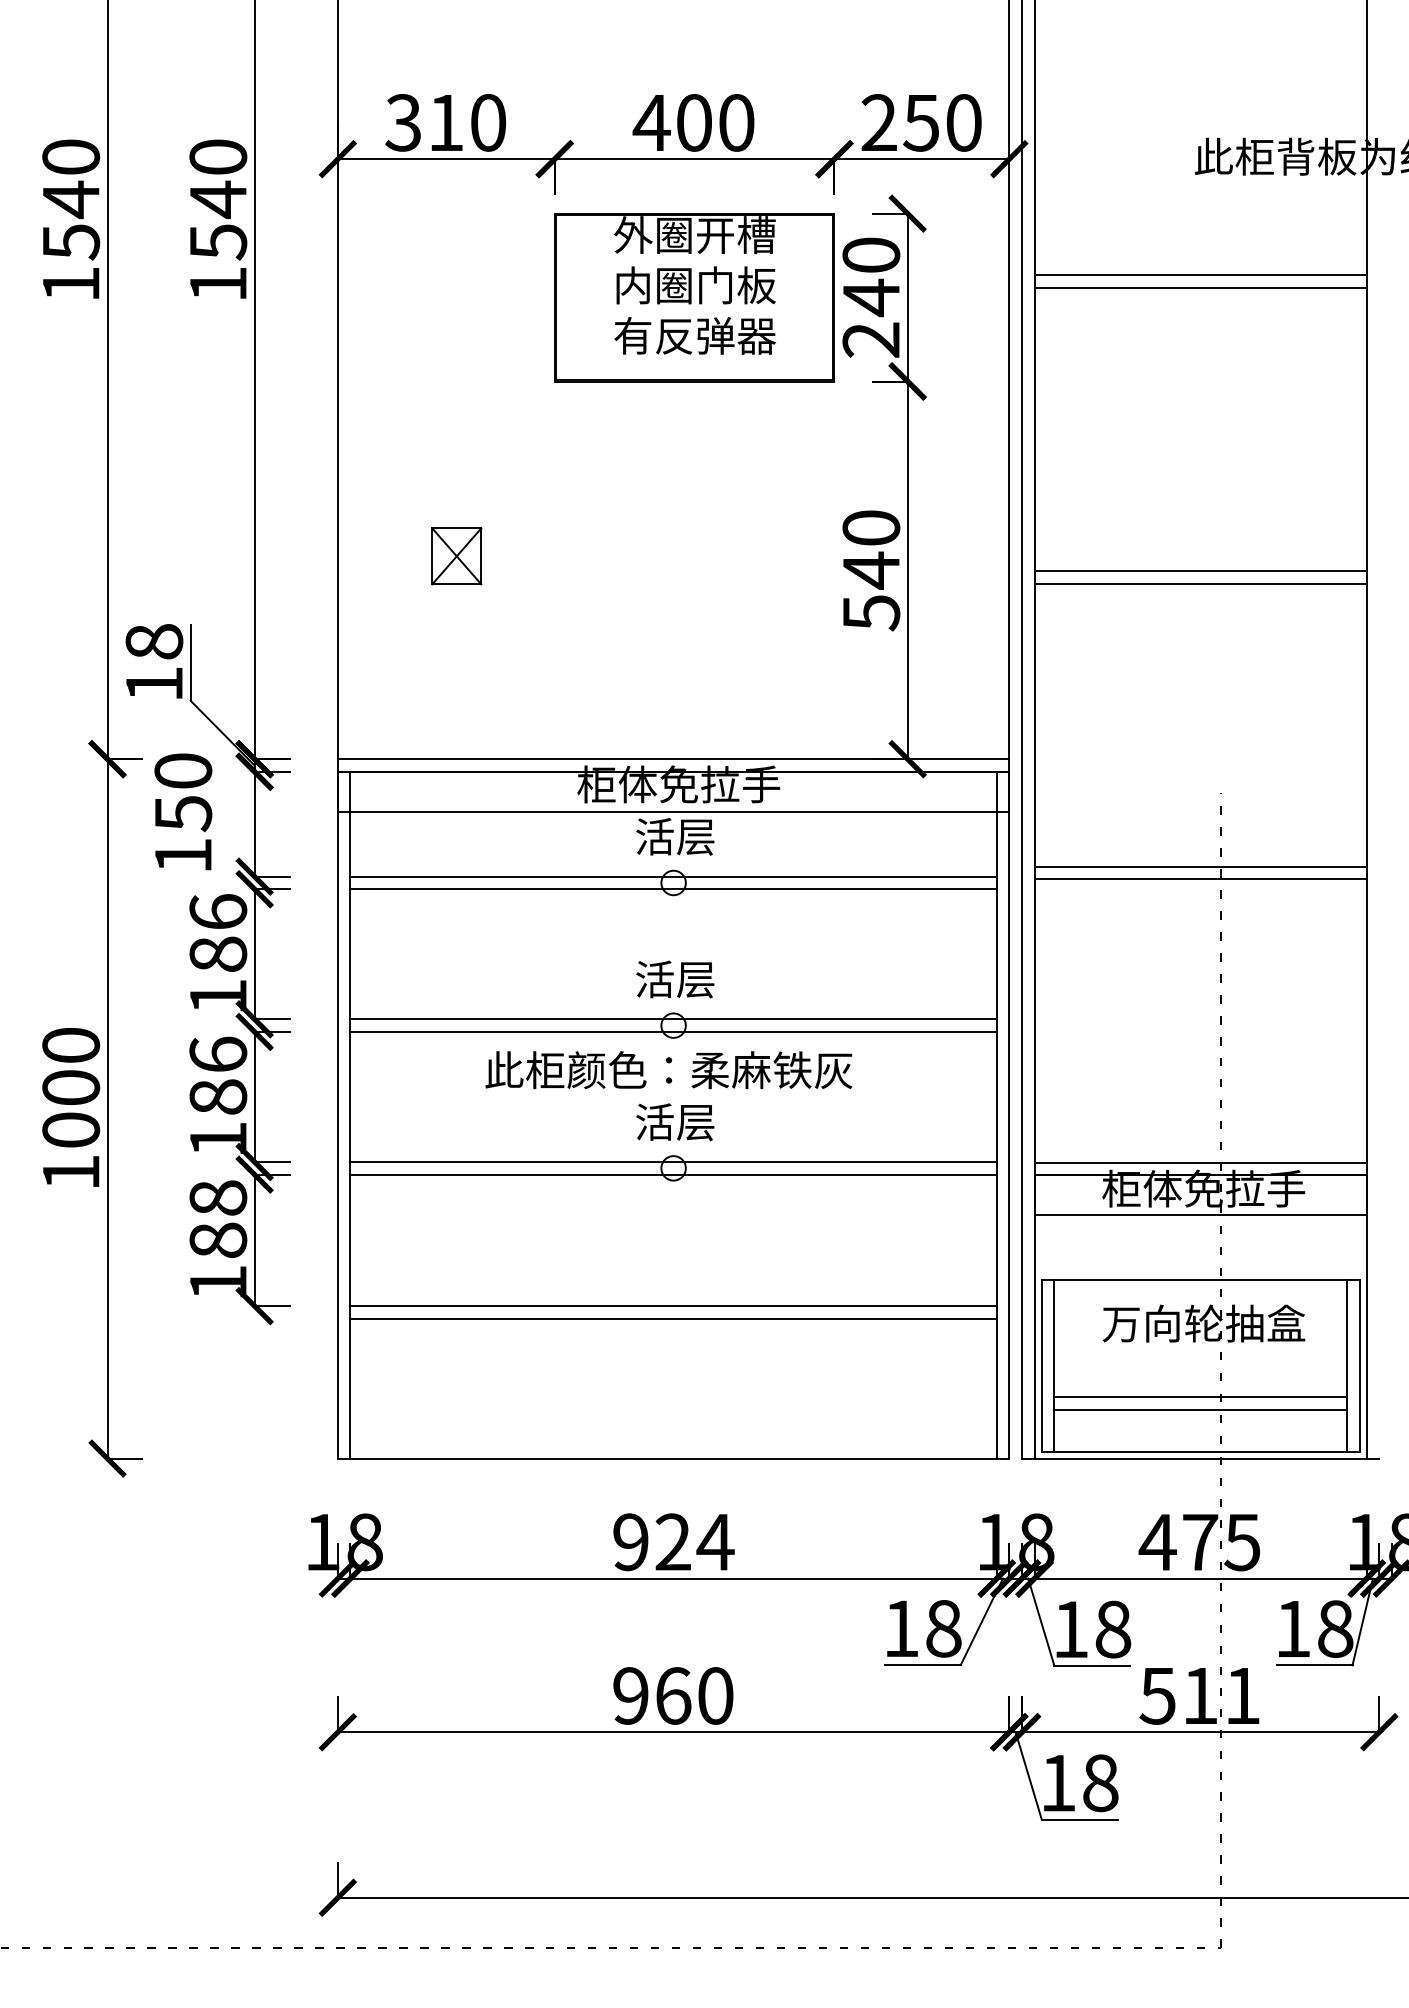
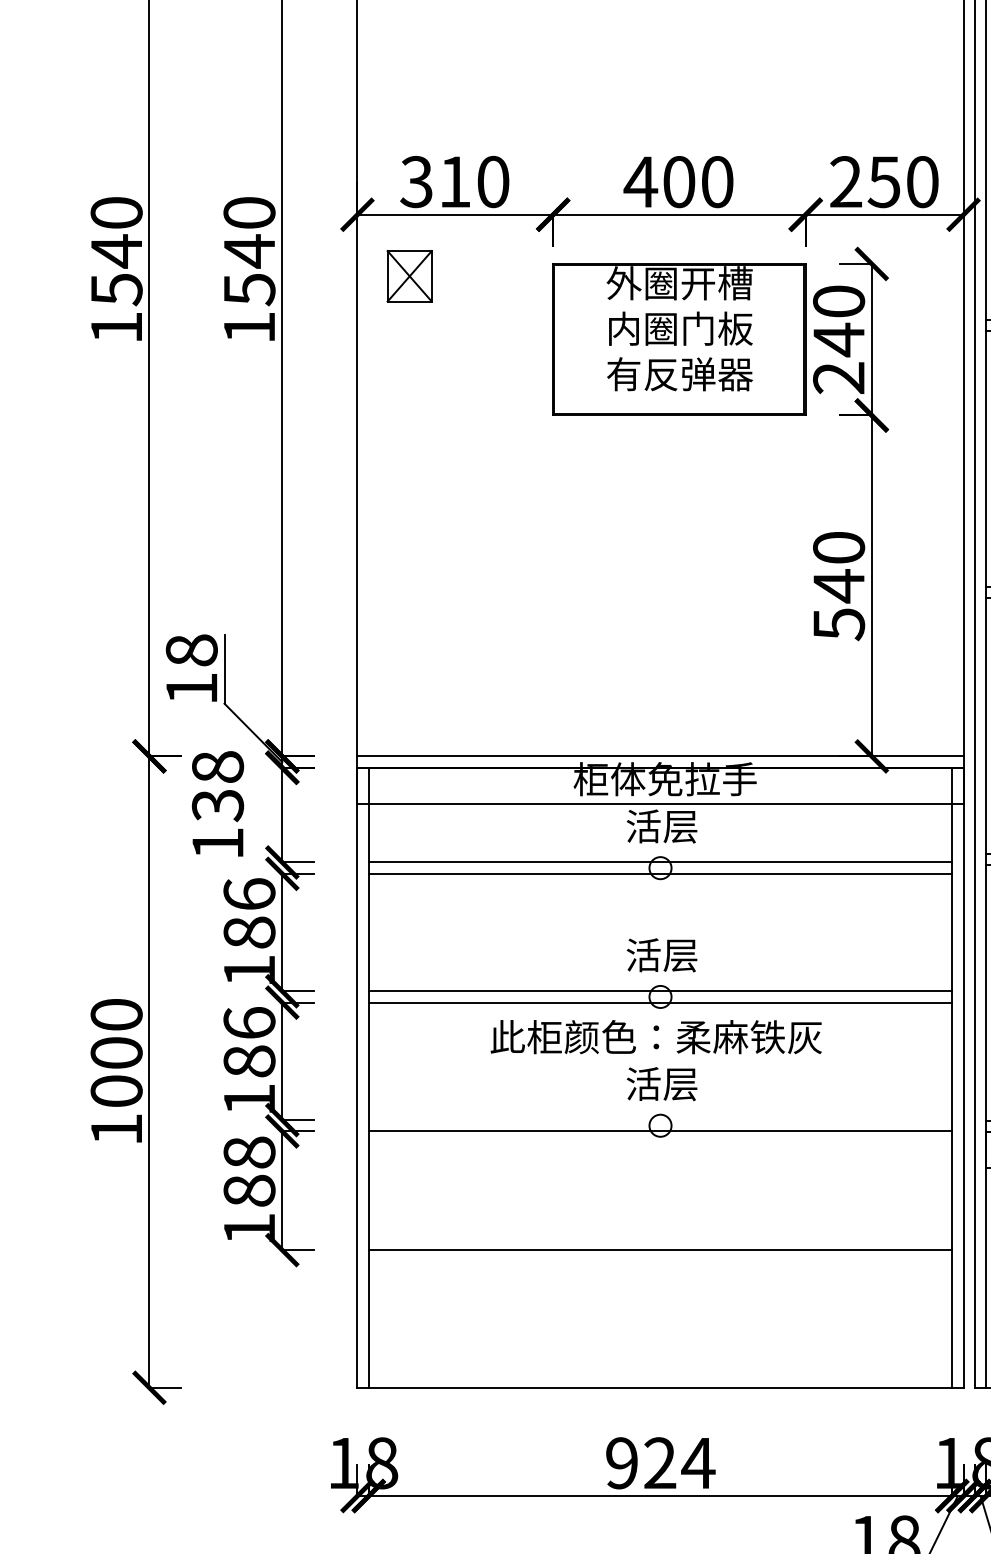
part: (456, 556) -> (409, 276), moved
text: (183, 792) -> (218, 786), 150 -> 138
line: (673, 1162) -> (660, 1120), removed
line: (673, 1318) -> (660, 1261), removed

